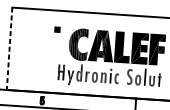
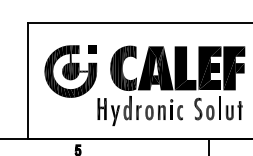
part: (40, 44) -> (70, 71), added
line: (9, 48) -> (27, 80), dashed -> solid

